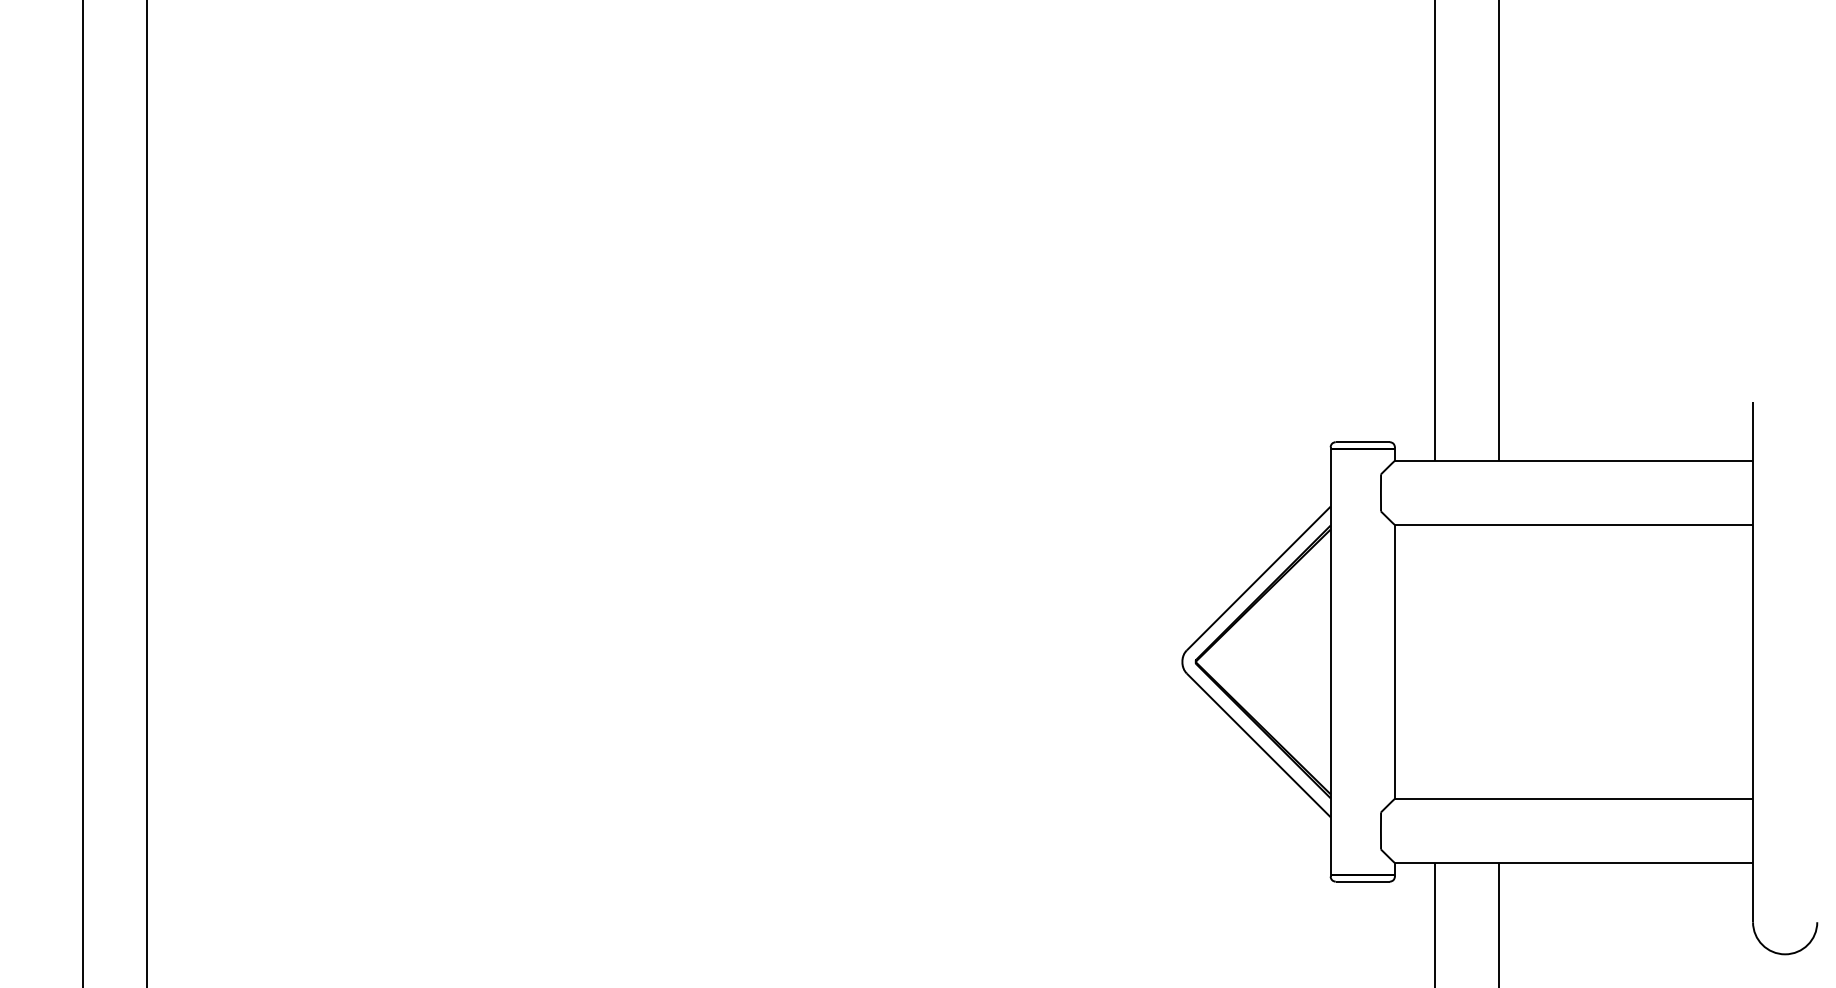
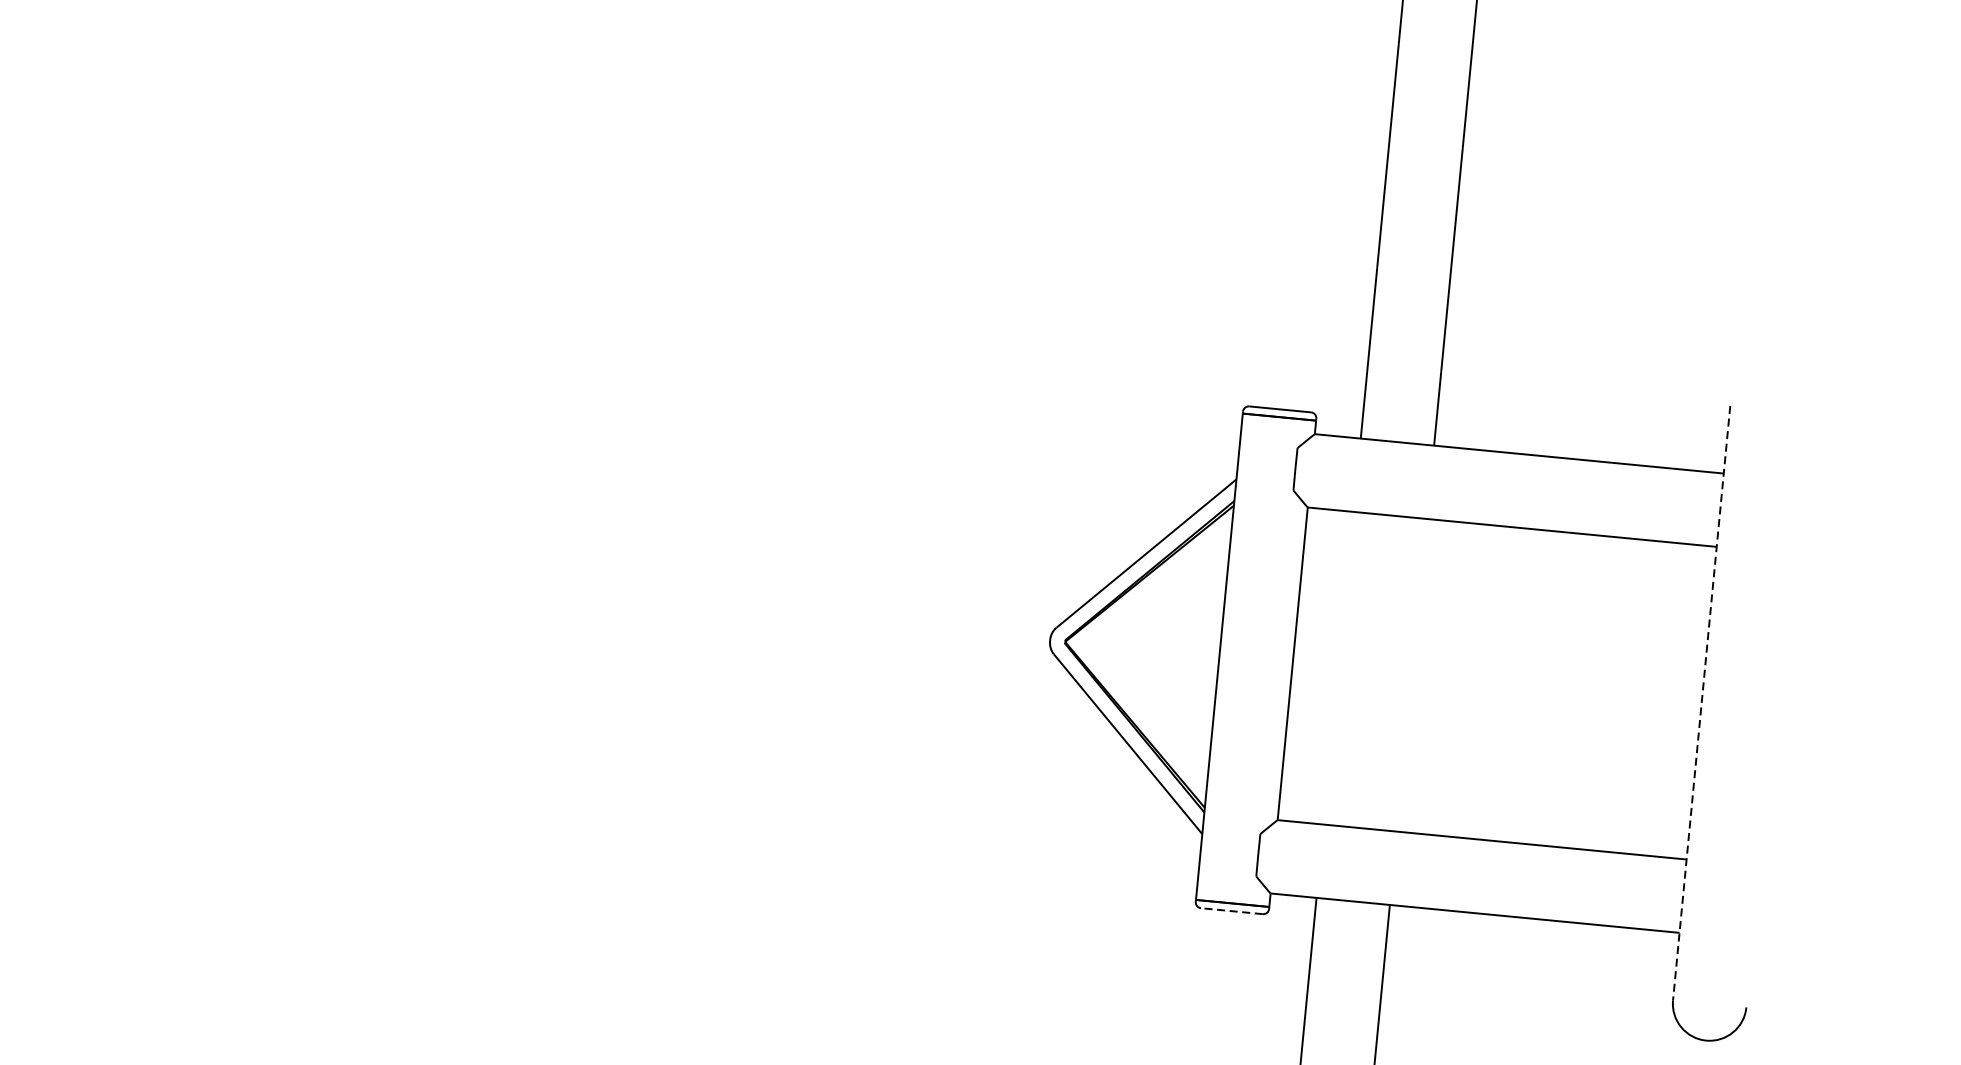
line: (1753, 662) -> (1702, 703), solid -> dashed
line: (1362, 881) -> (1231, 910), solid -> dashed

